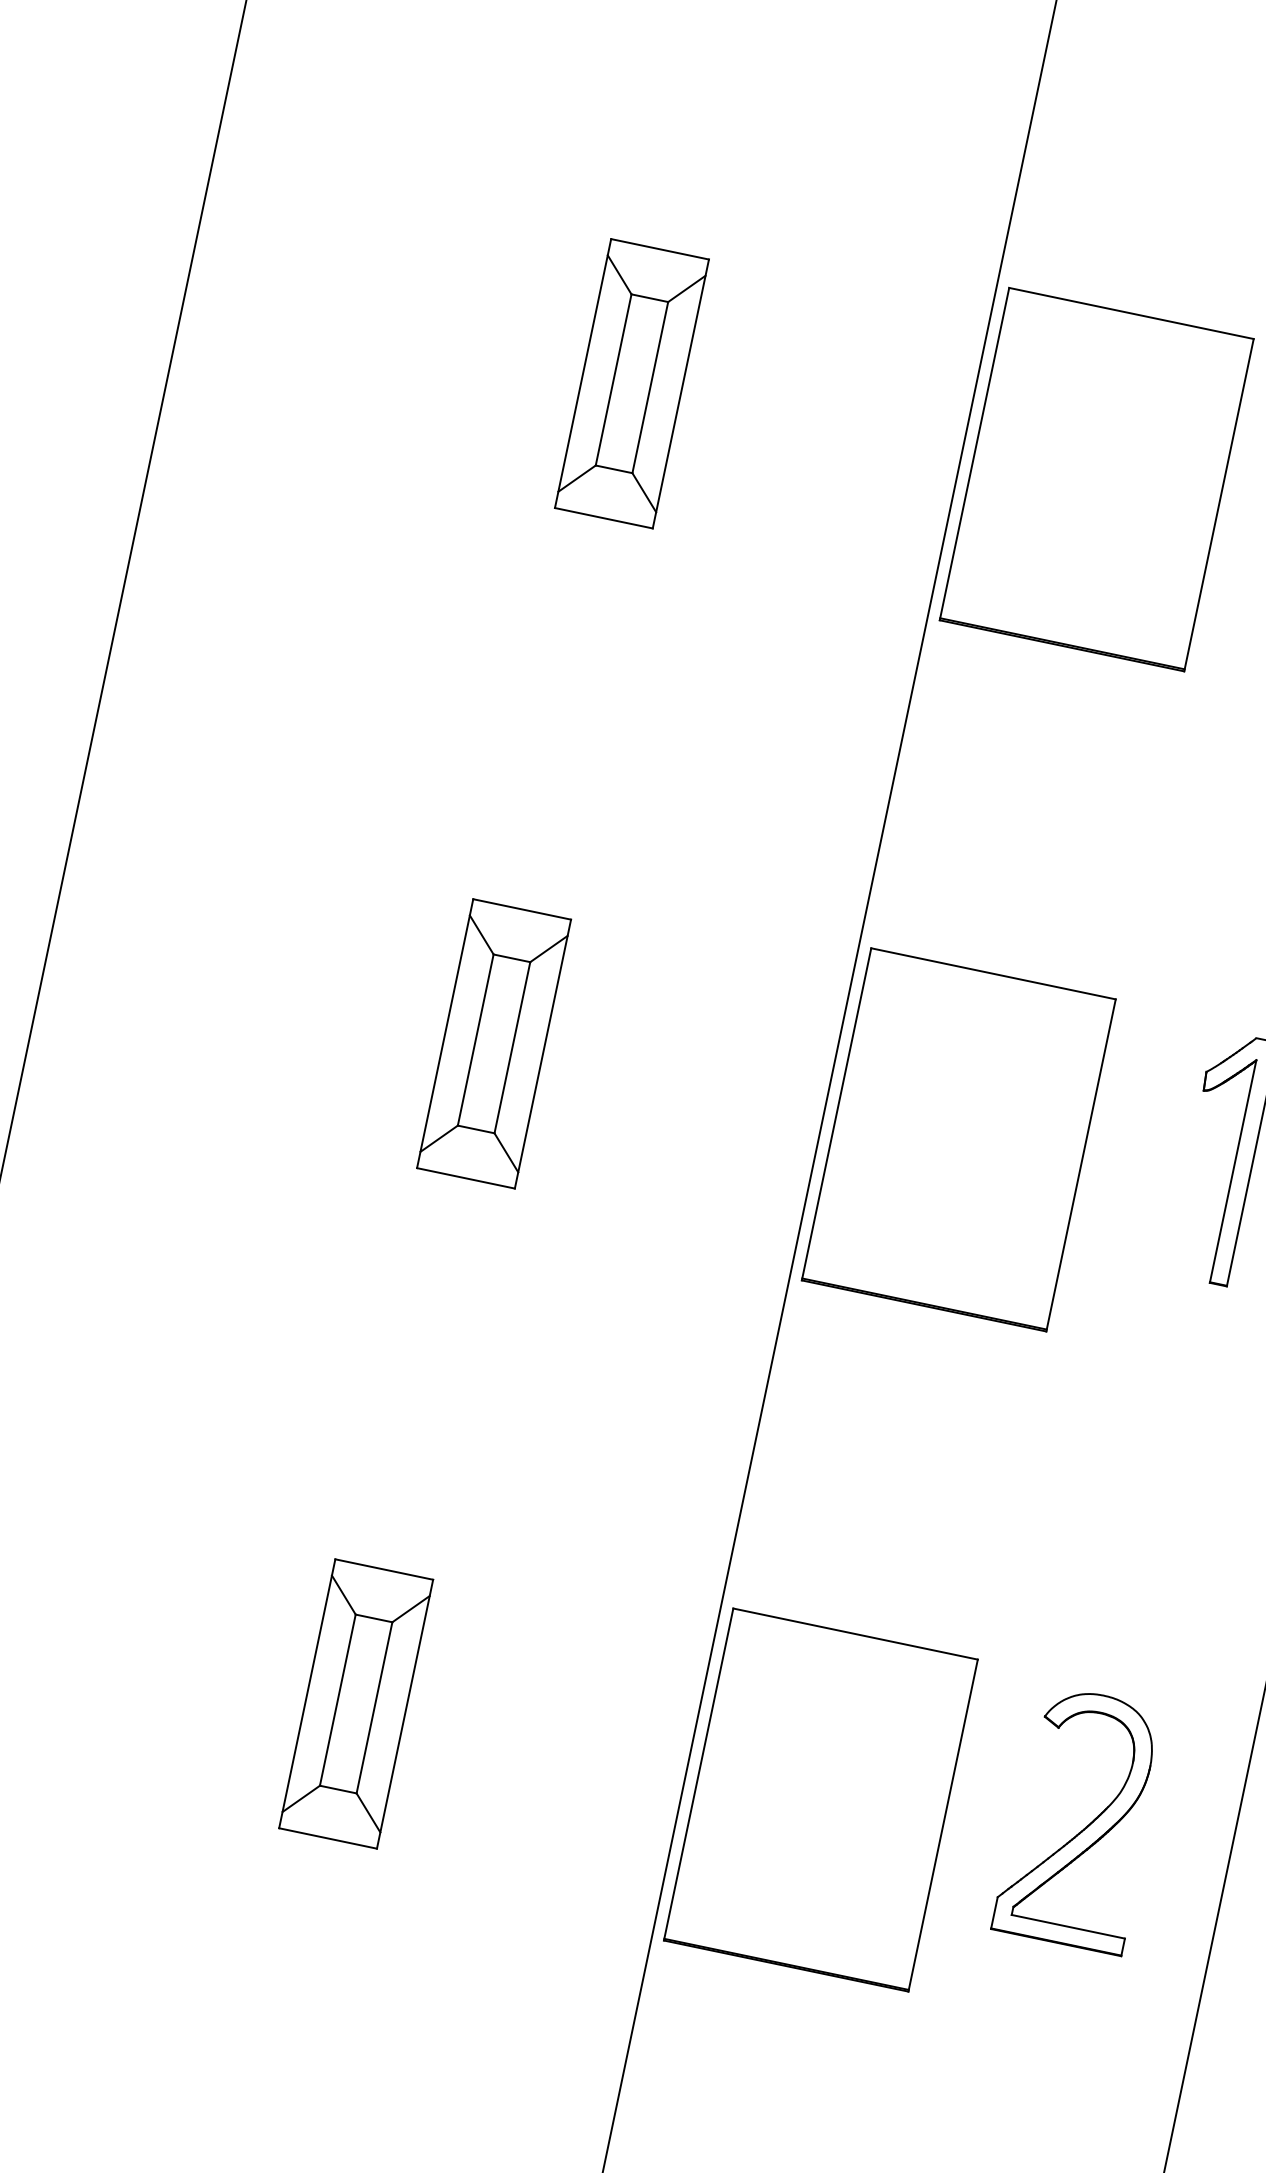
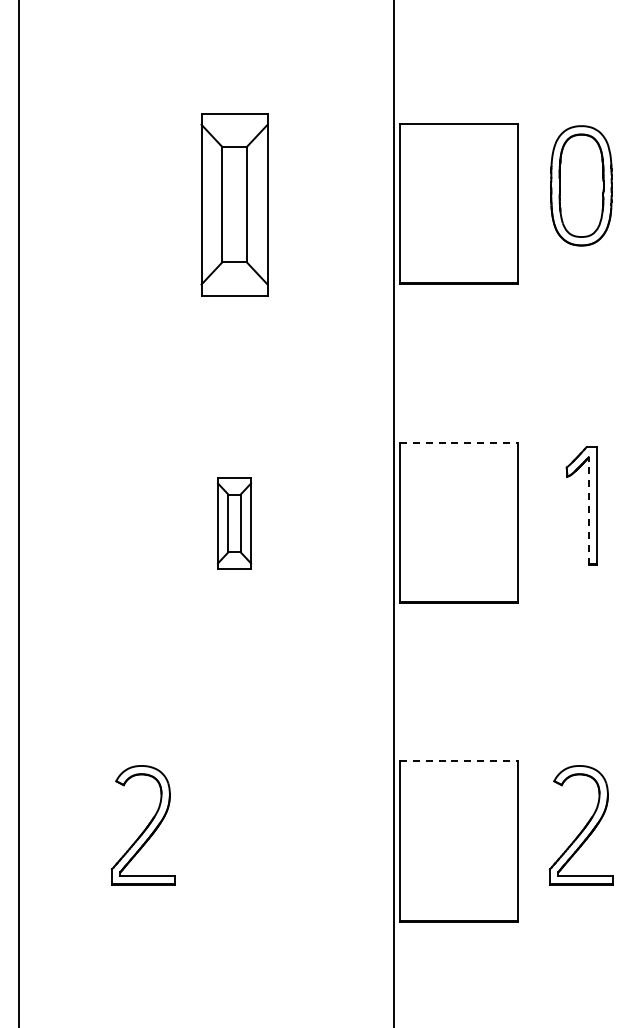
part: (631, 383) -> (234, 204), size x1.4
line: (995, 973) -> (459, 442), solid -> dashed
part: (493, 1044) -> (234, 523), size x0.7
line: (1232, 1172) -> (588, 511), solid -> dashed
part: (172, 1629) -> (142, 825), added
line: (857, 1634) -> (459, 761), solid -> dashed
part: (356, 1702) -> (234, 841), removed

